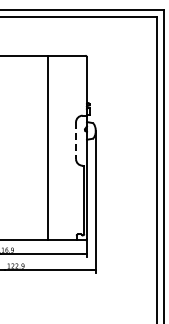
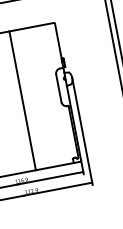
line: (76, 141) -> (59, 88), dashed -> solid
line: (47, 147) -> (22, 100), moved

